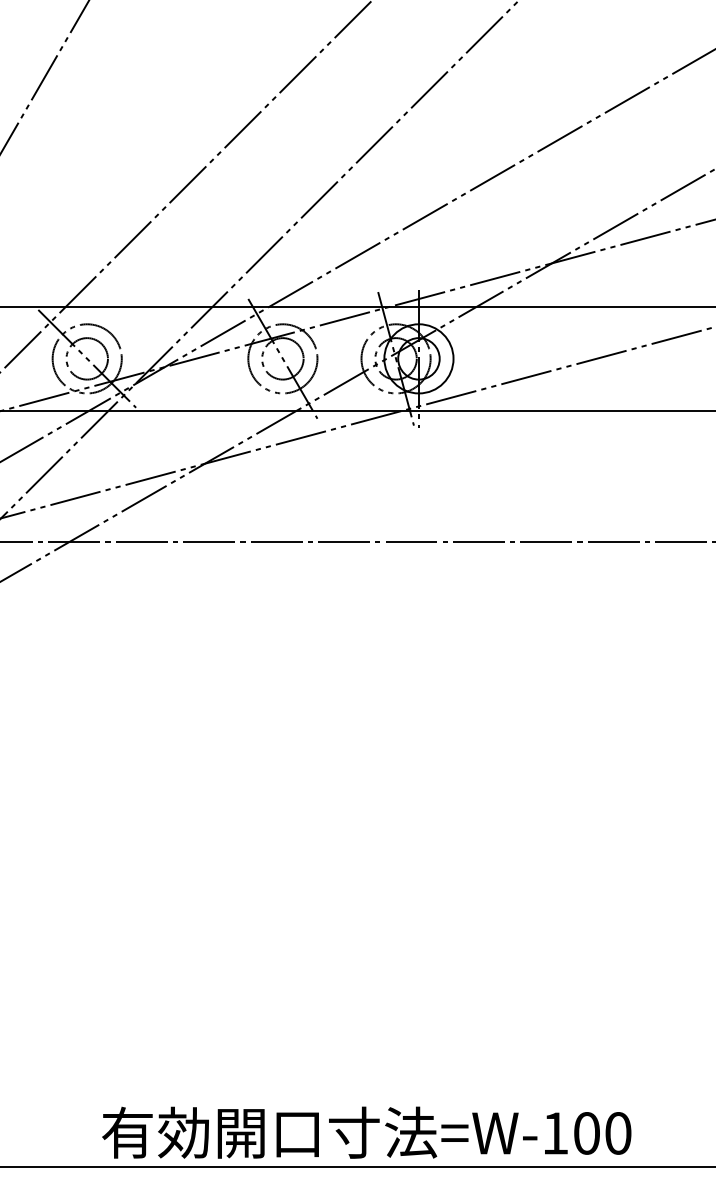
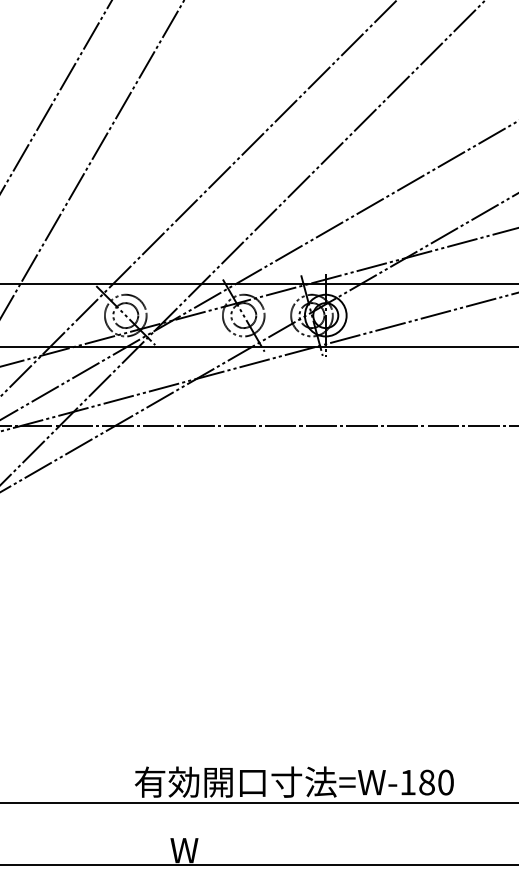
text: (586, 1133) -> (426, 782), =W-100 -> =W-180

